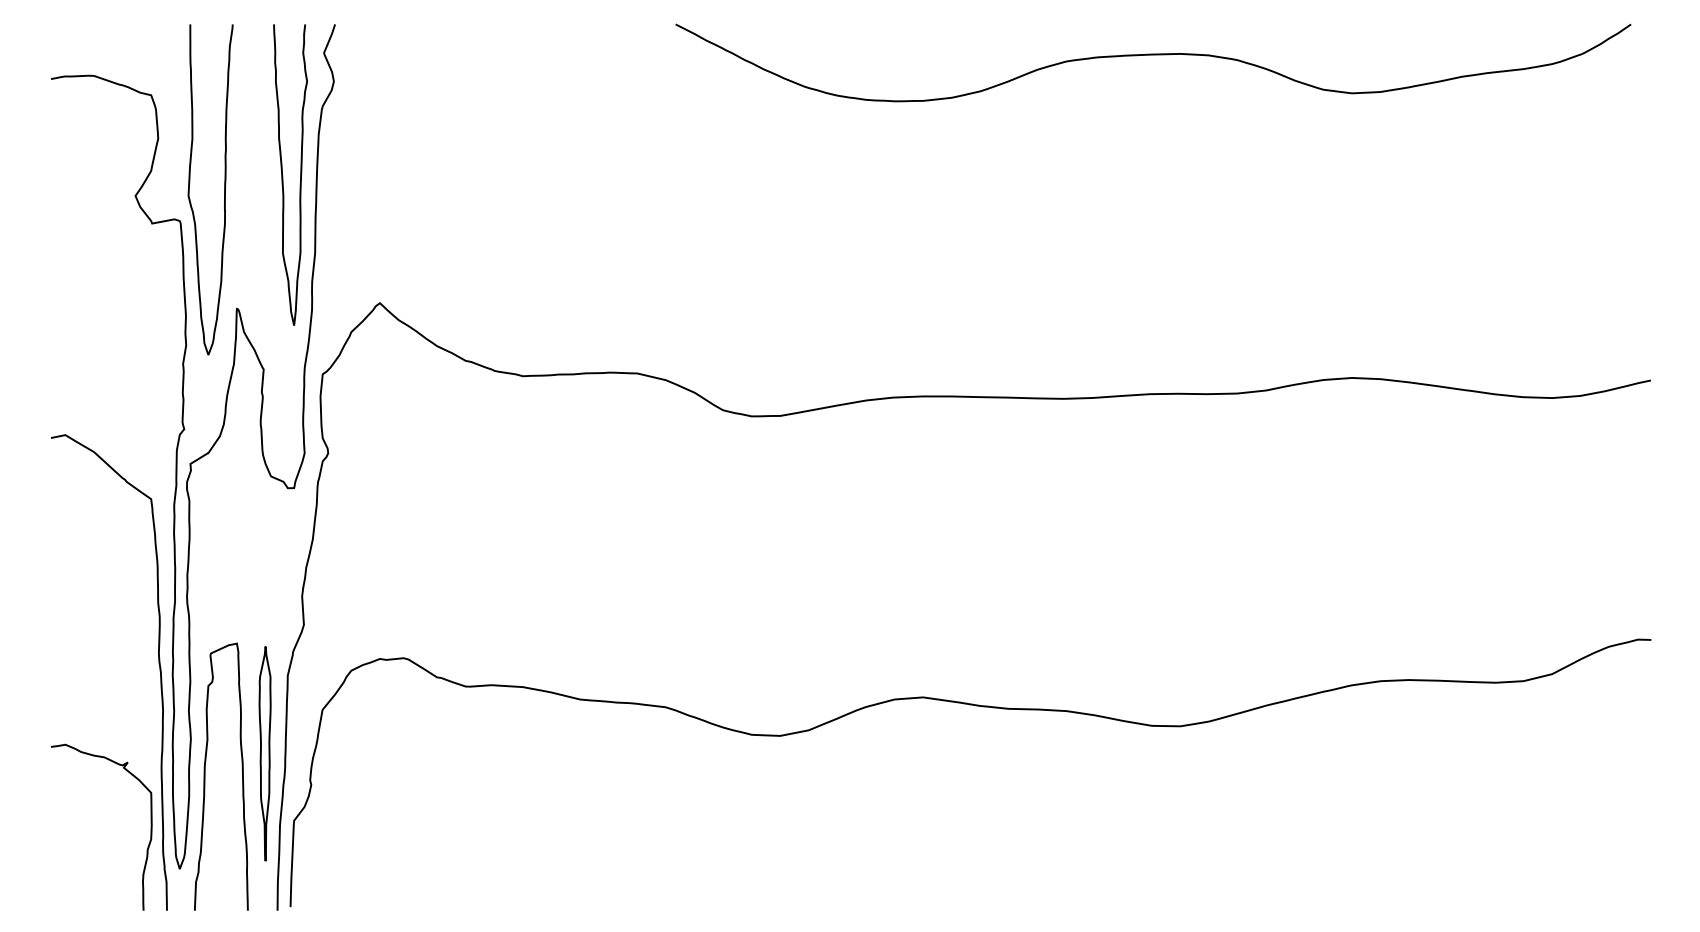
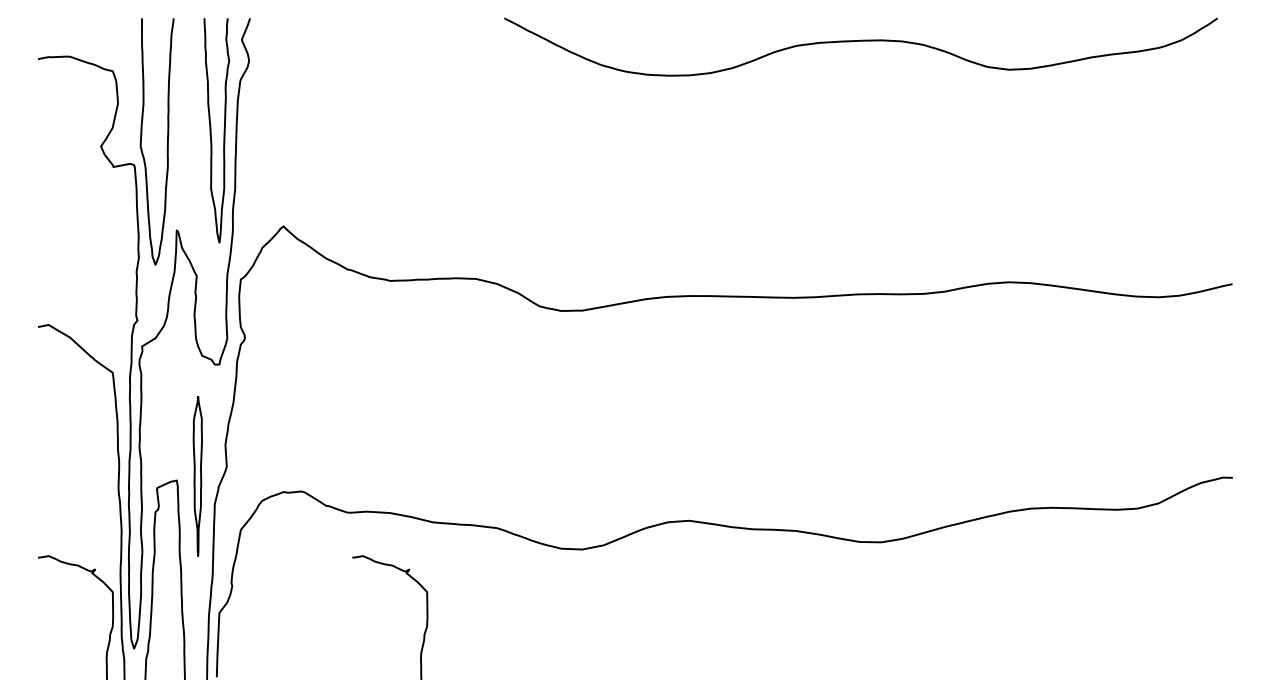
part: (264, 753) -> (197, 476), moved
curve: (571, 826) -> (426, 617), added

